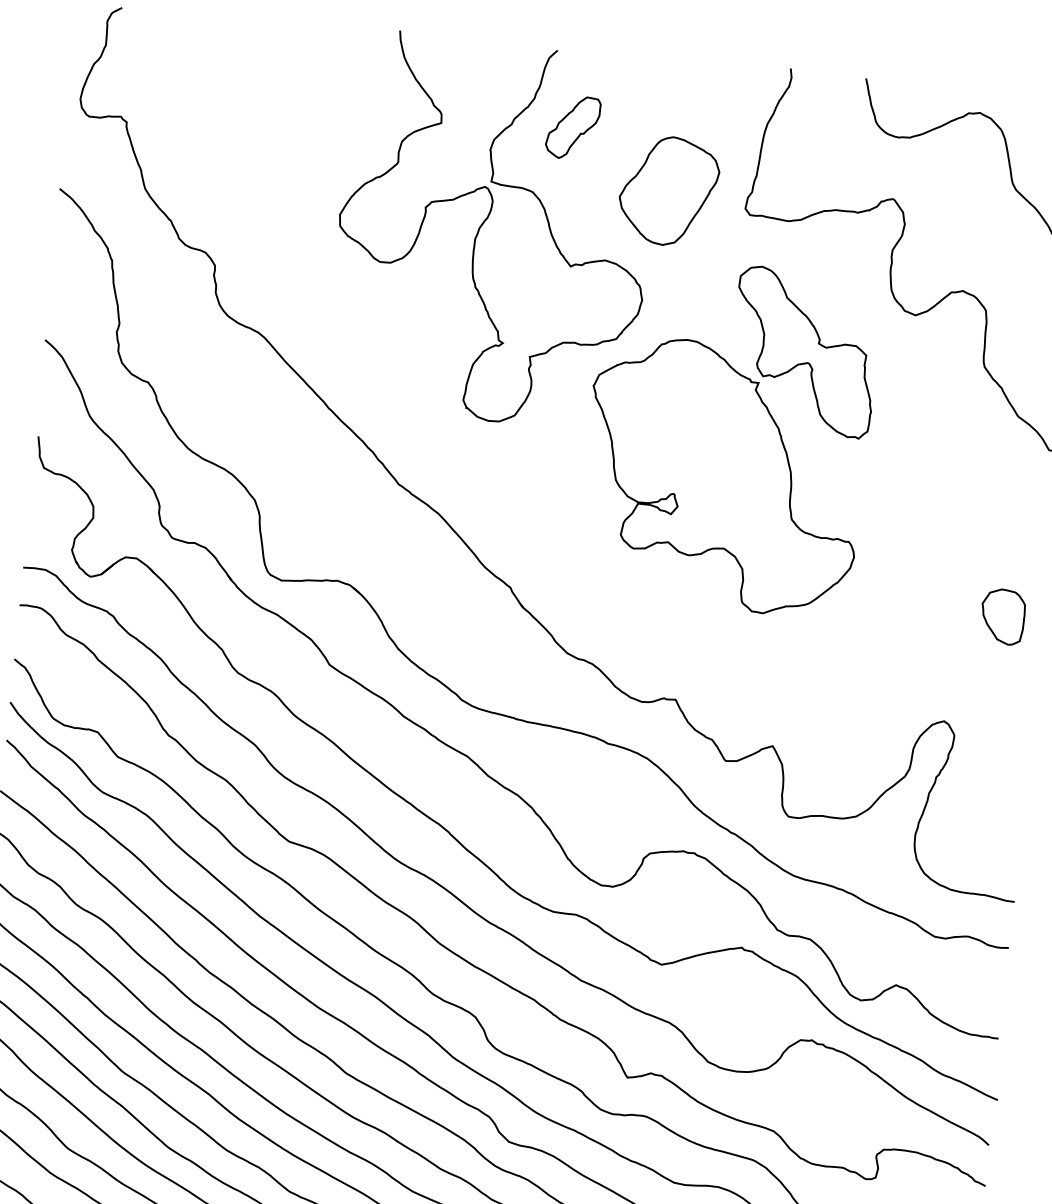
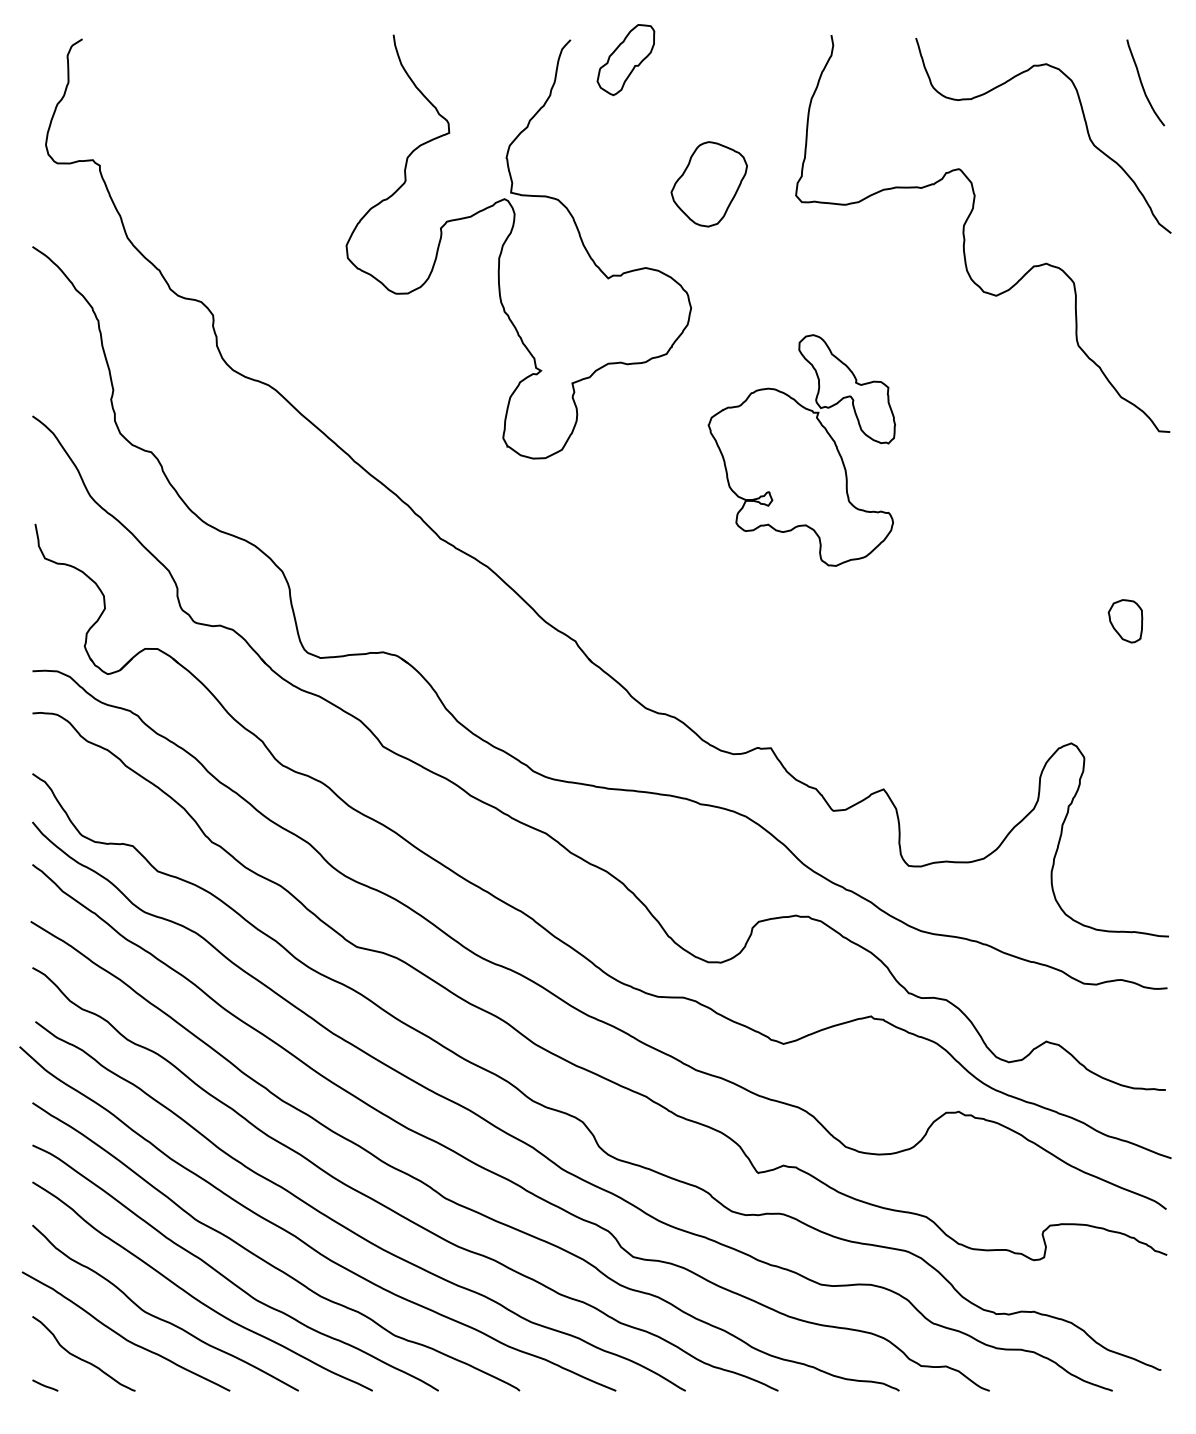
part: (572, 128) -> (625, 60), moved
part: (669, 191) -> (709, 184), size x0.7
part: (728, 436) -> (801, 450), size x0.6
part: (1002, 617) -> (1125, 621), size x0.7

